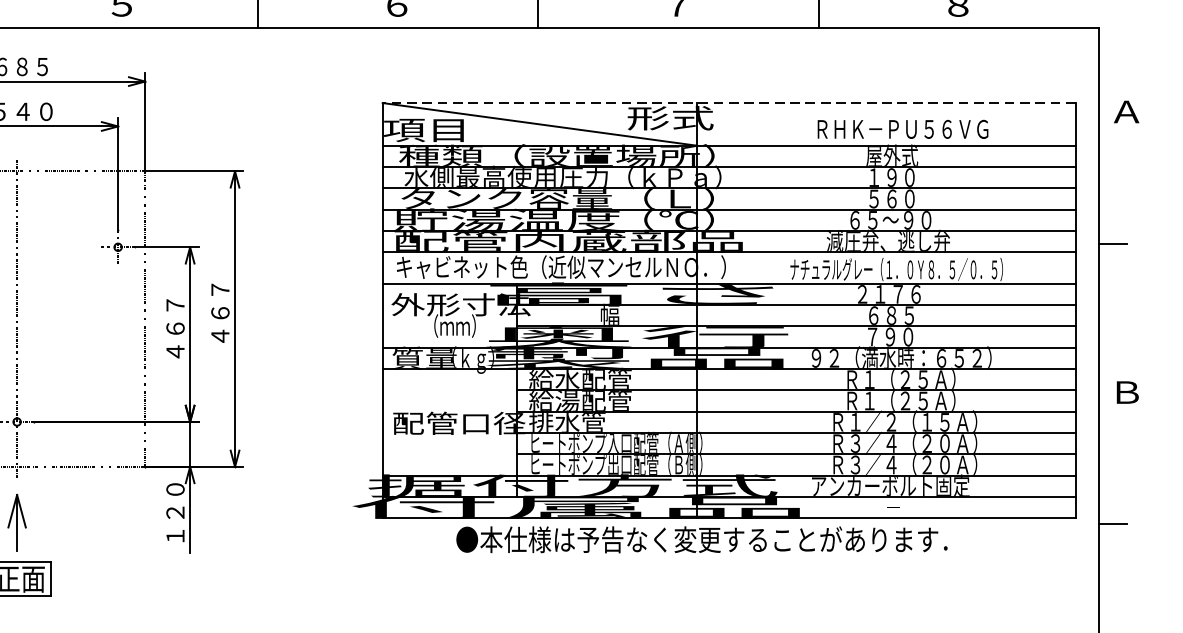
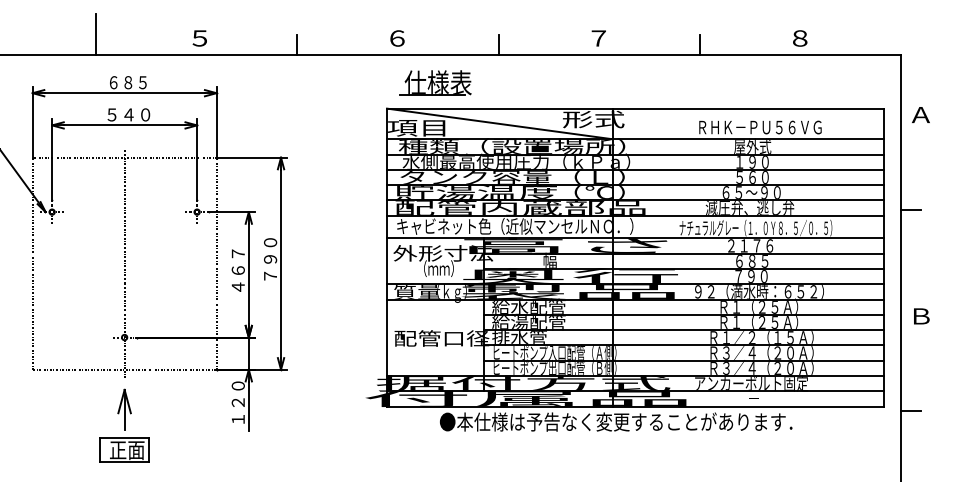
part: (450, 66) -> (435, 82), added
line: (728, 102) -> (635, 108), dashed -> solid
text: (220, 313) -> (270, 259), ４６７ -> ７９０

